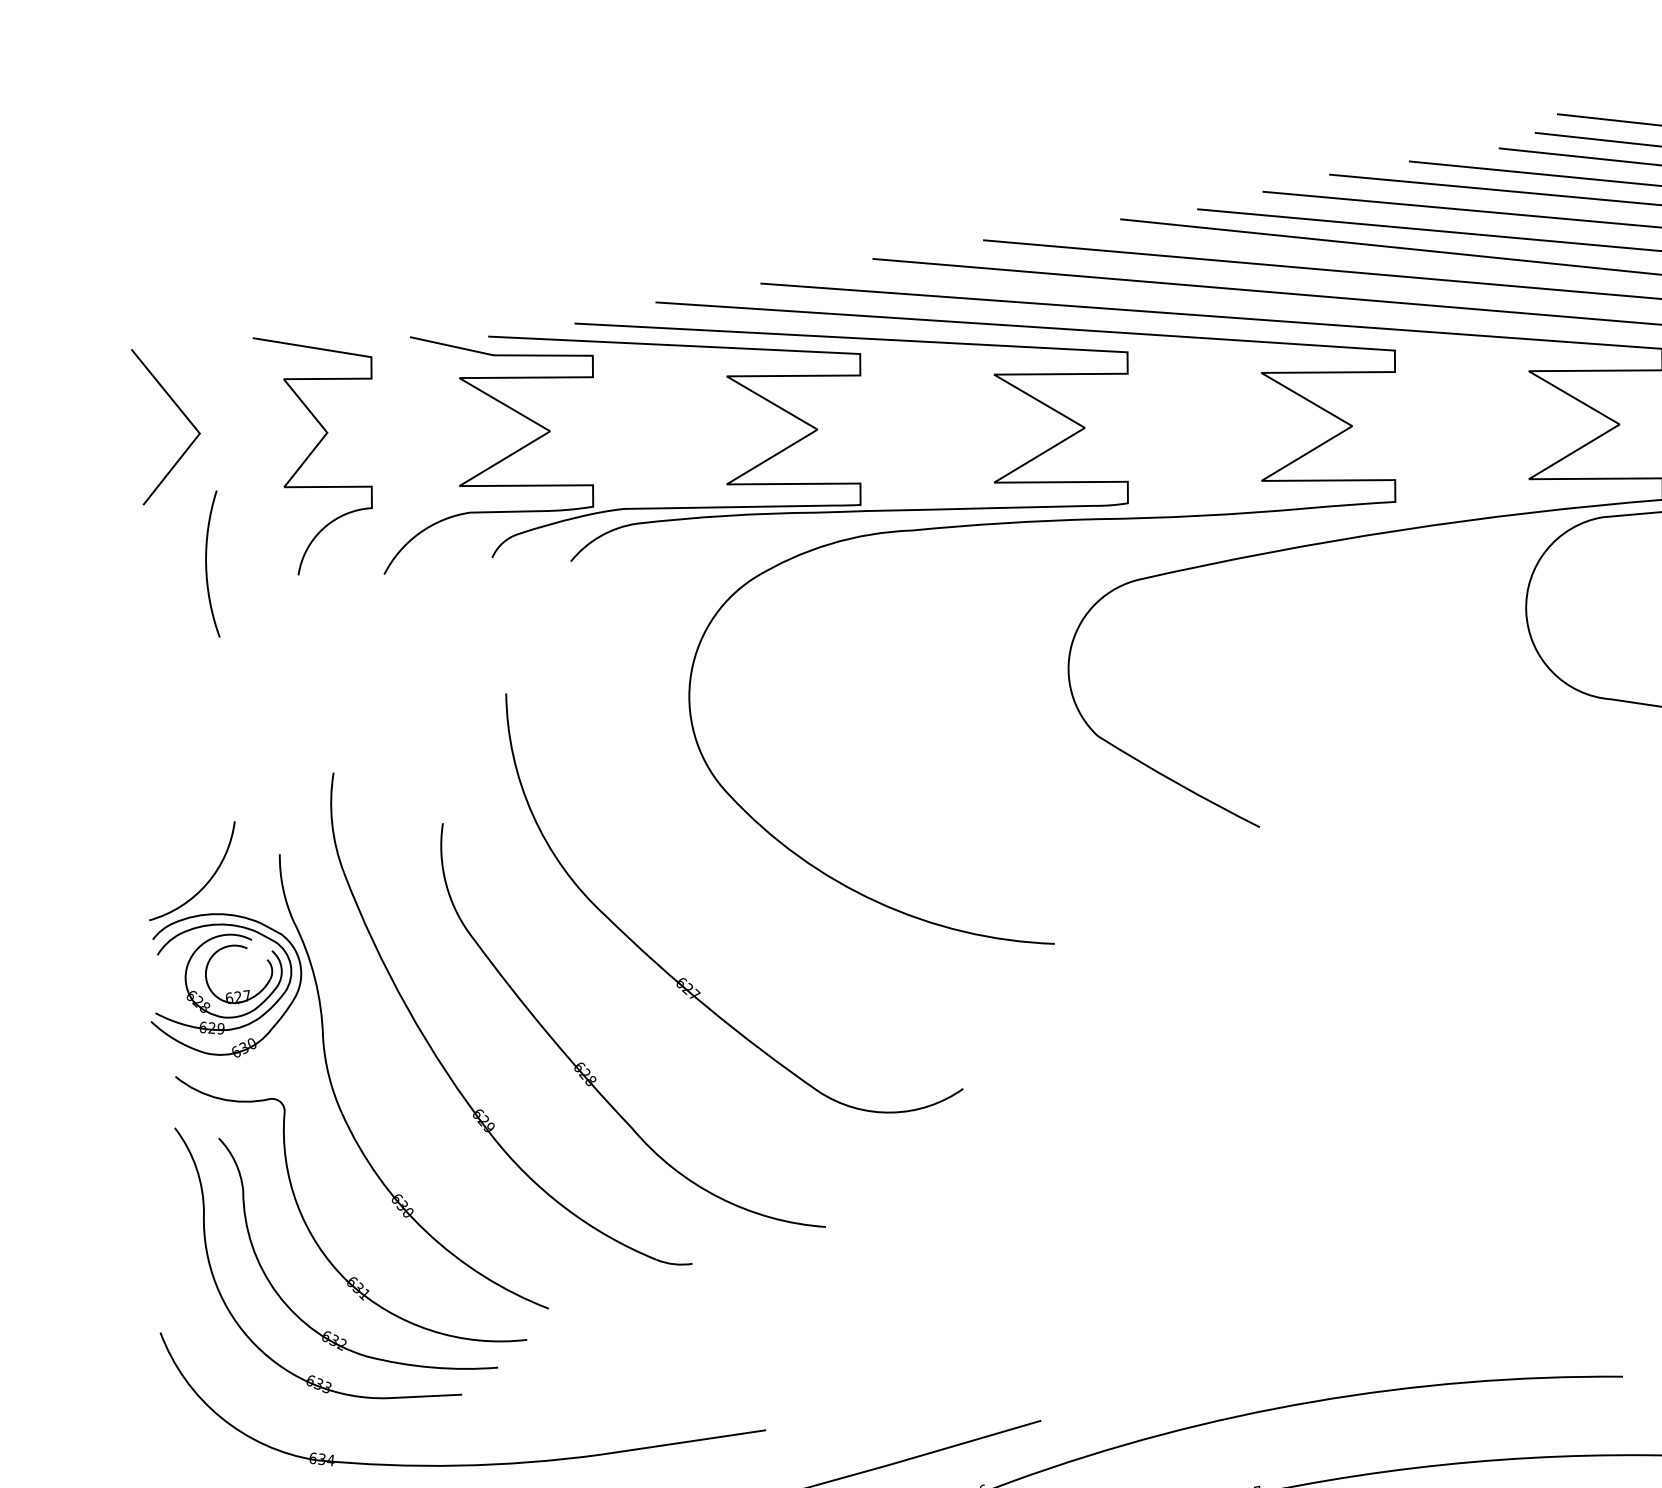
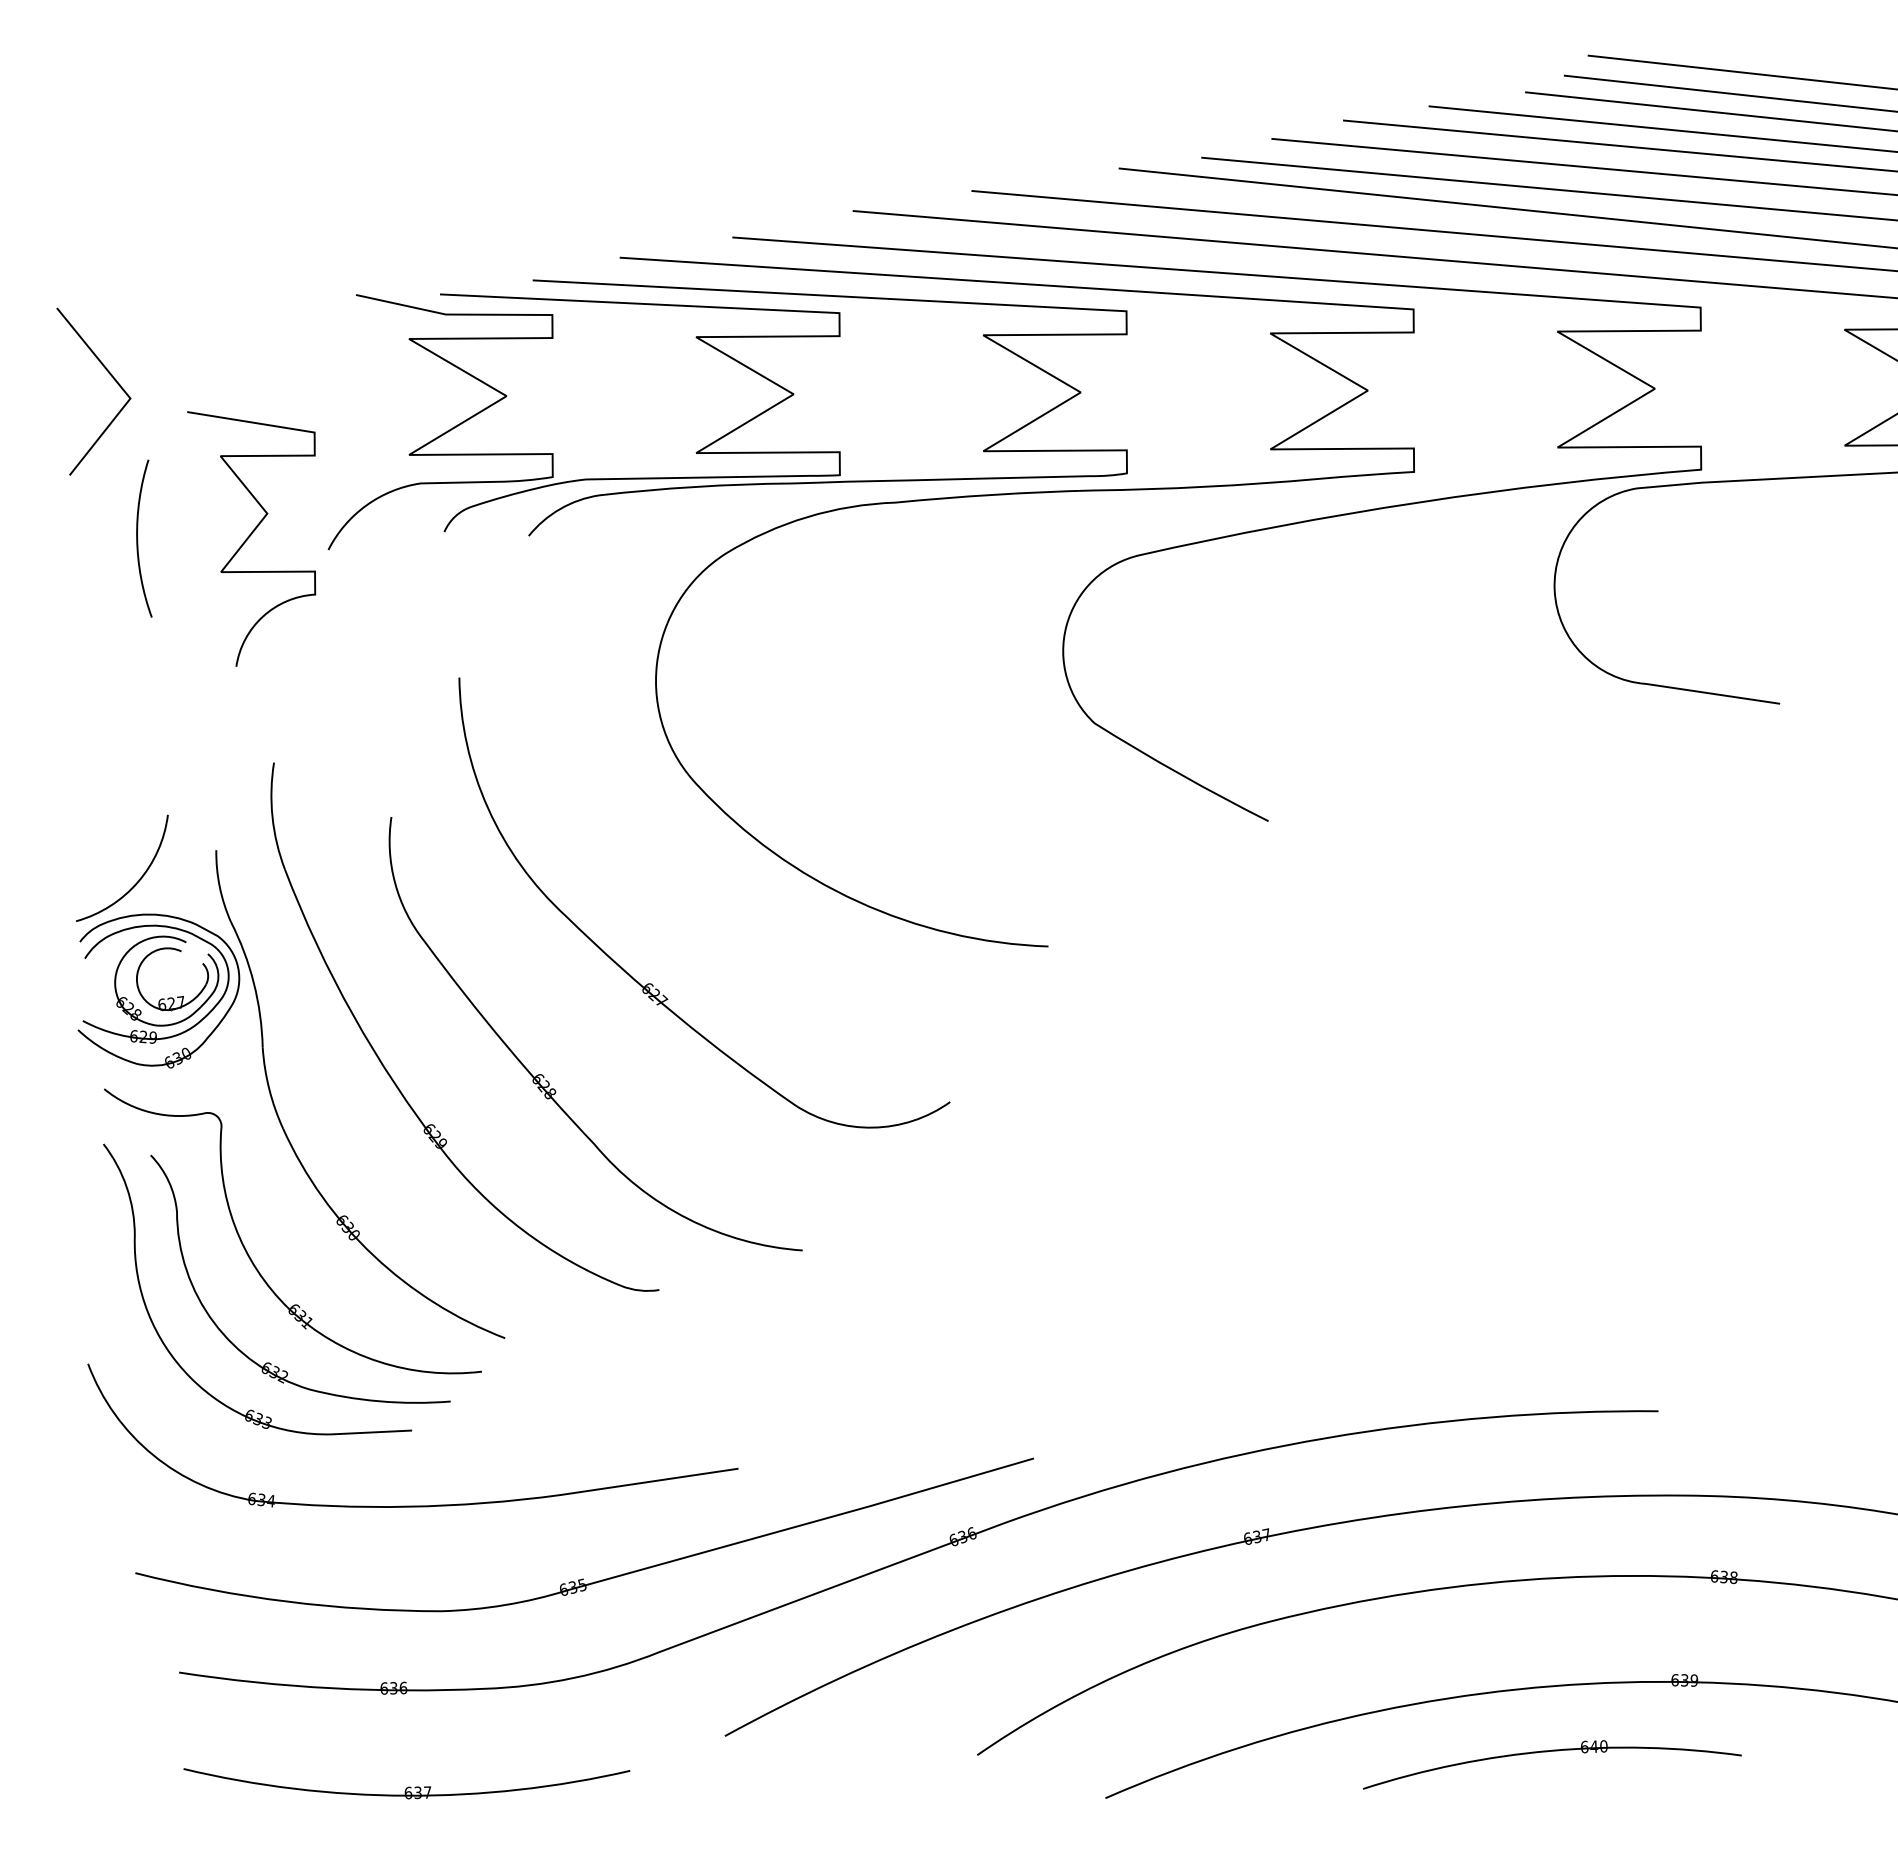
curve: (311, 454) -> (250, 536), moved

